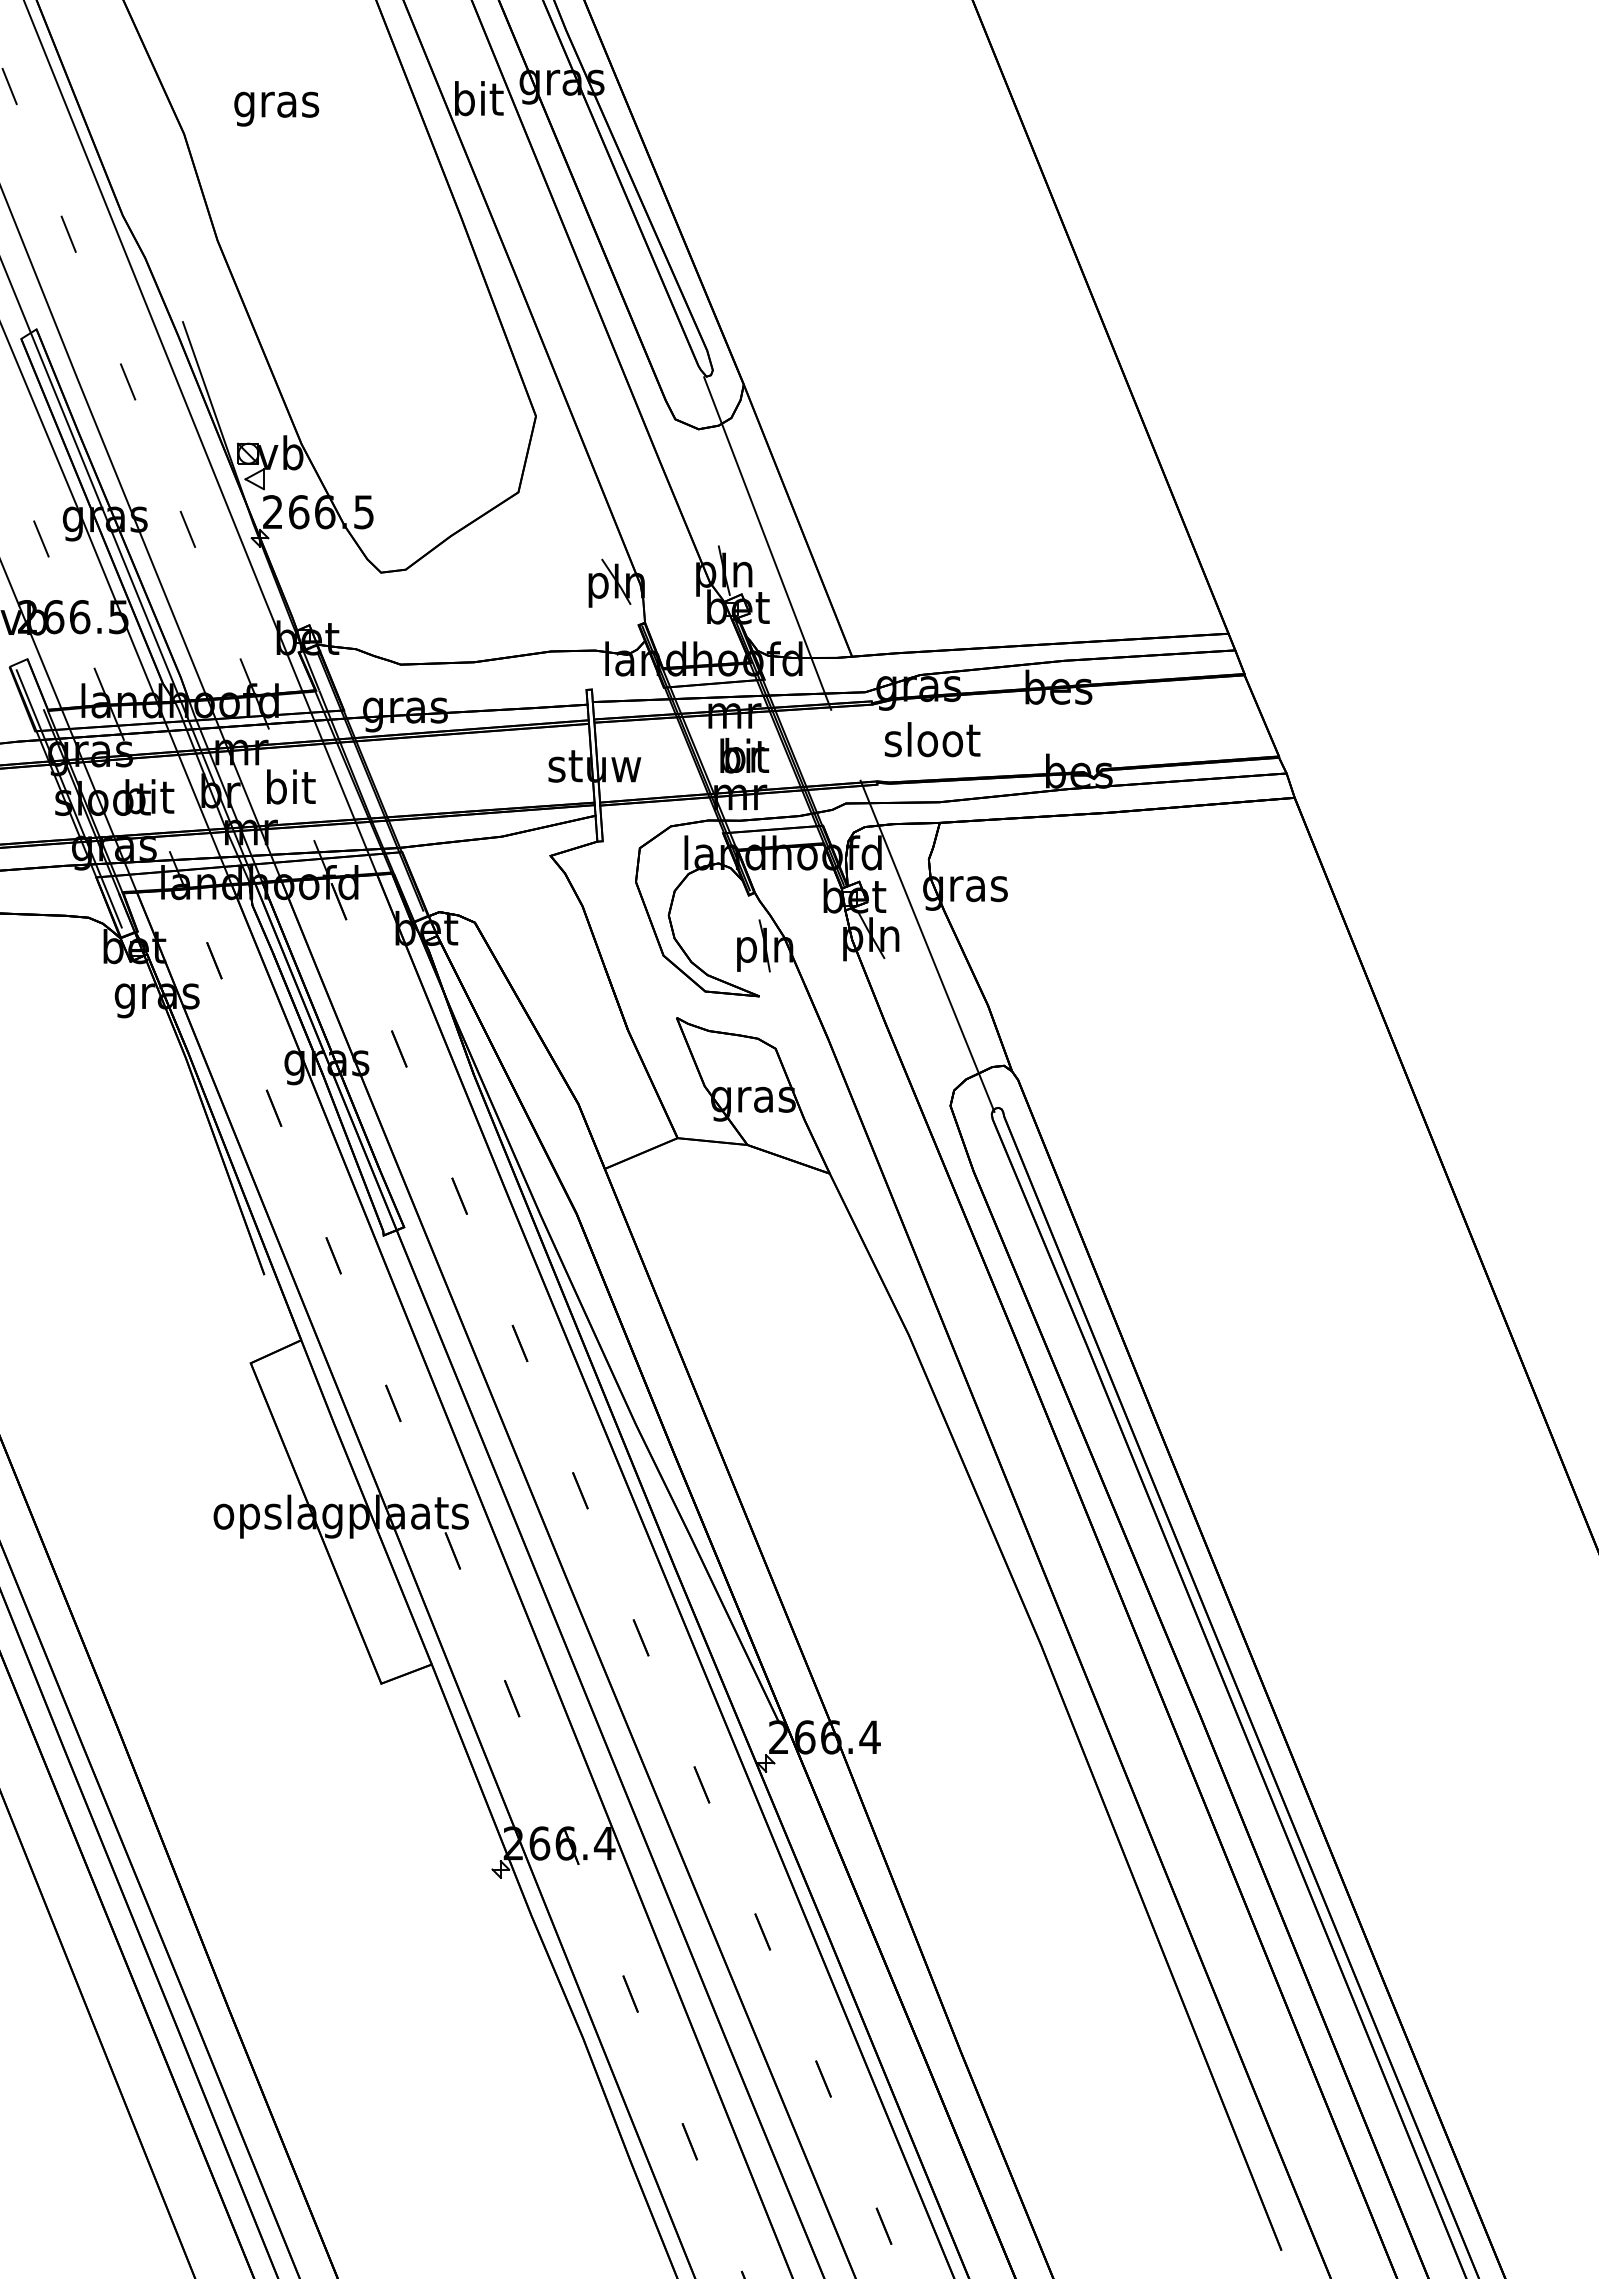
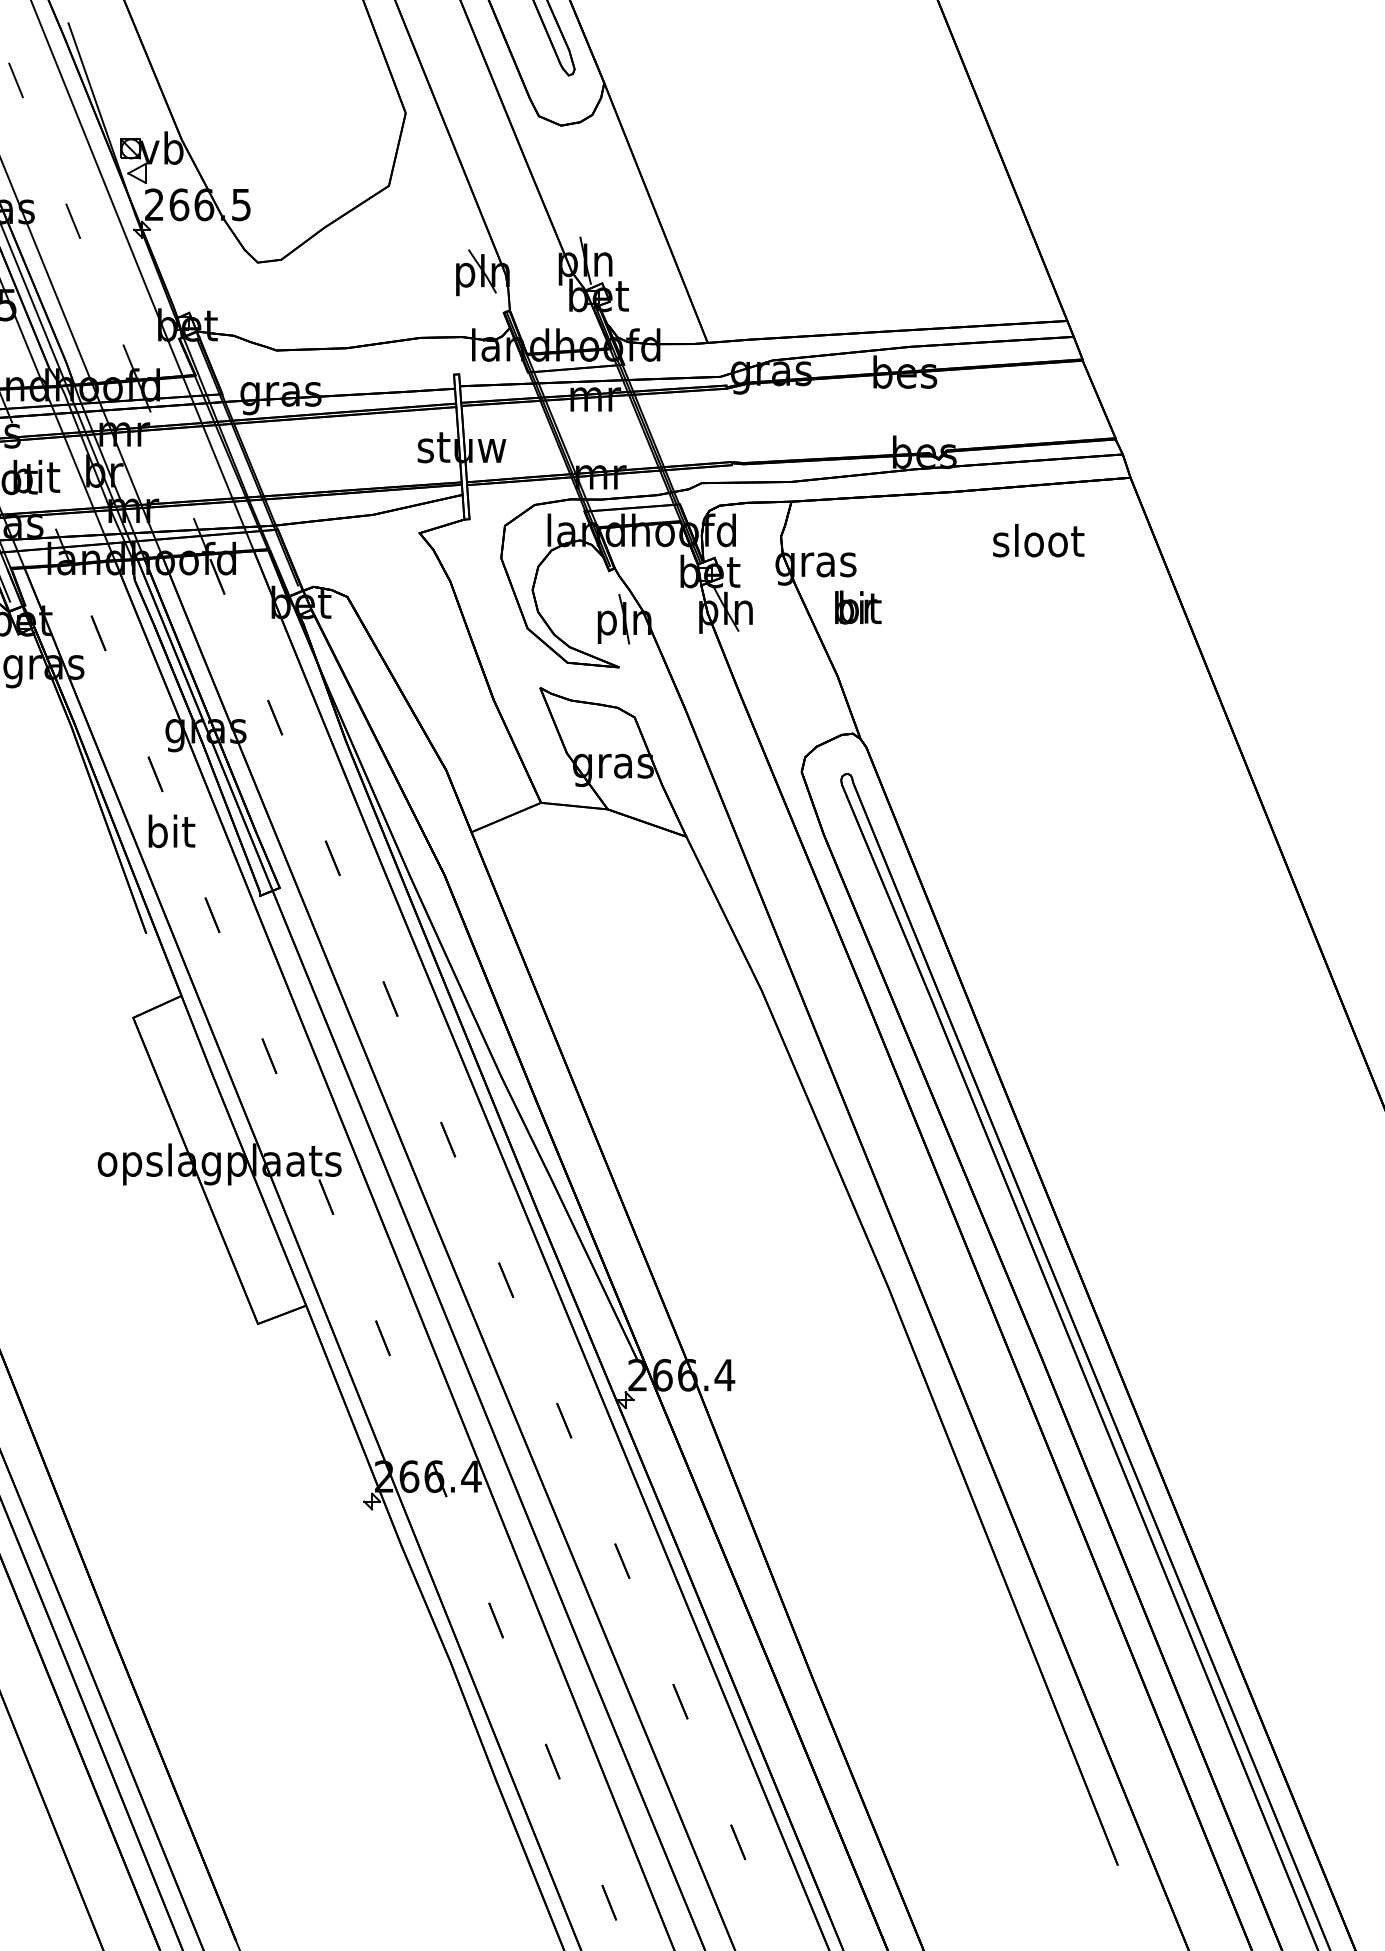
line: (767, 543) -> (626, 234), removed
text: (932, 739) -> (1038, 540), moved
text: (744, 755) -> (858, 607), moved
text: (291, 786) -> (172, 830), moved
line: (927, 945) -> (779, 618), removed

